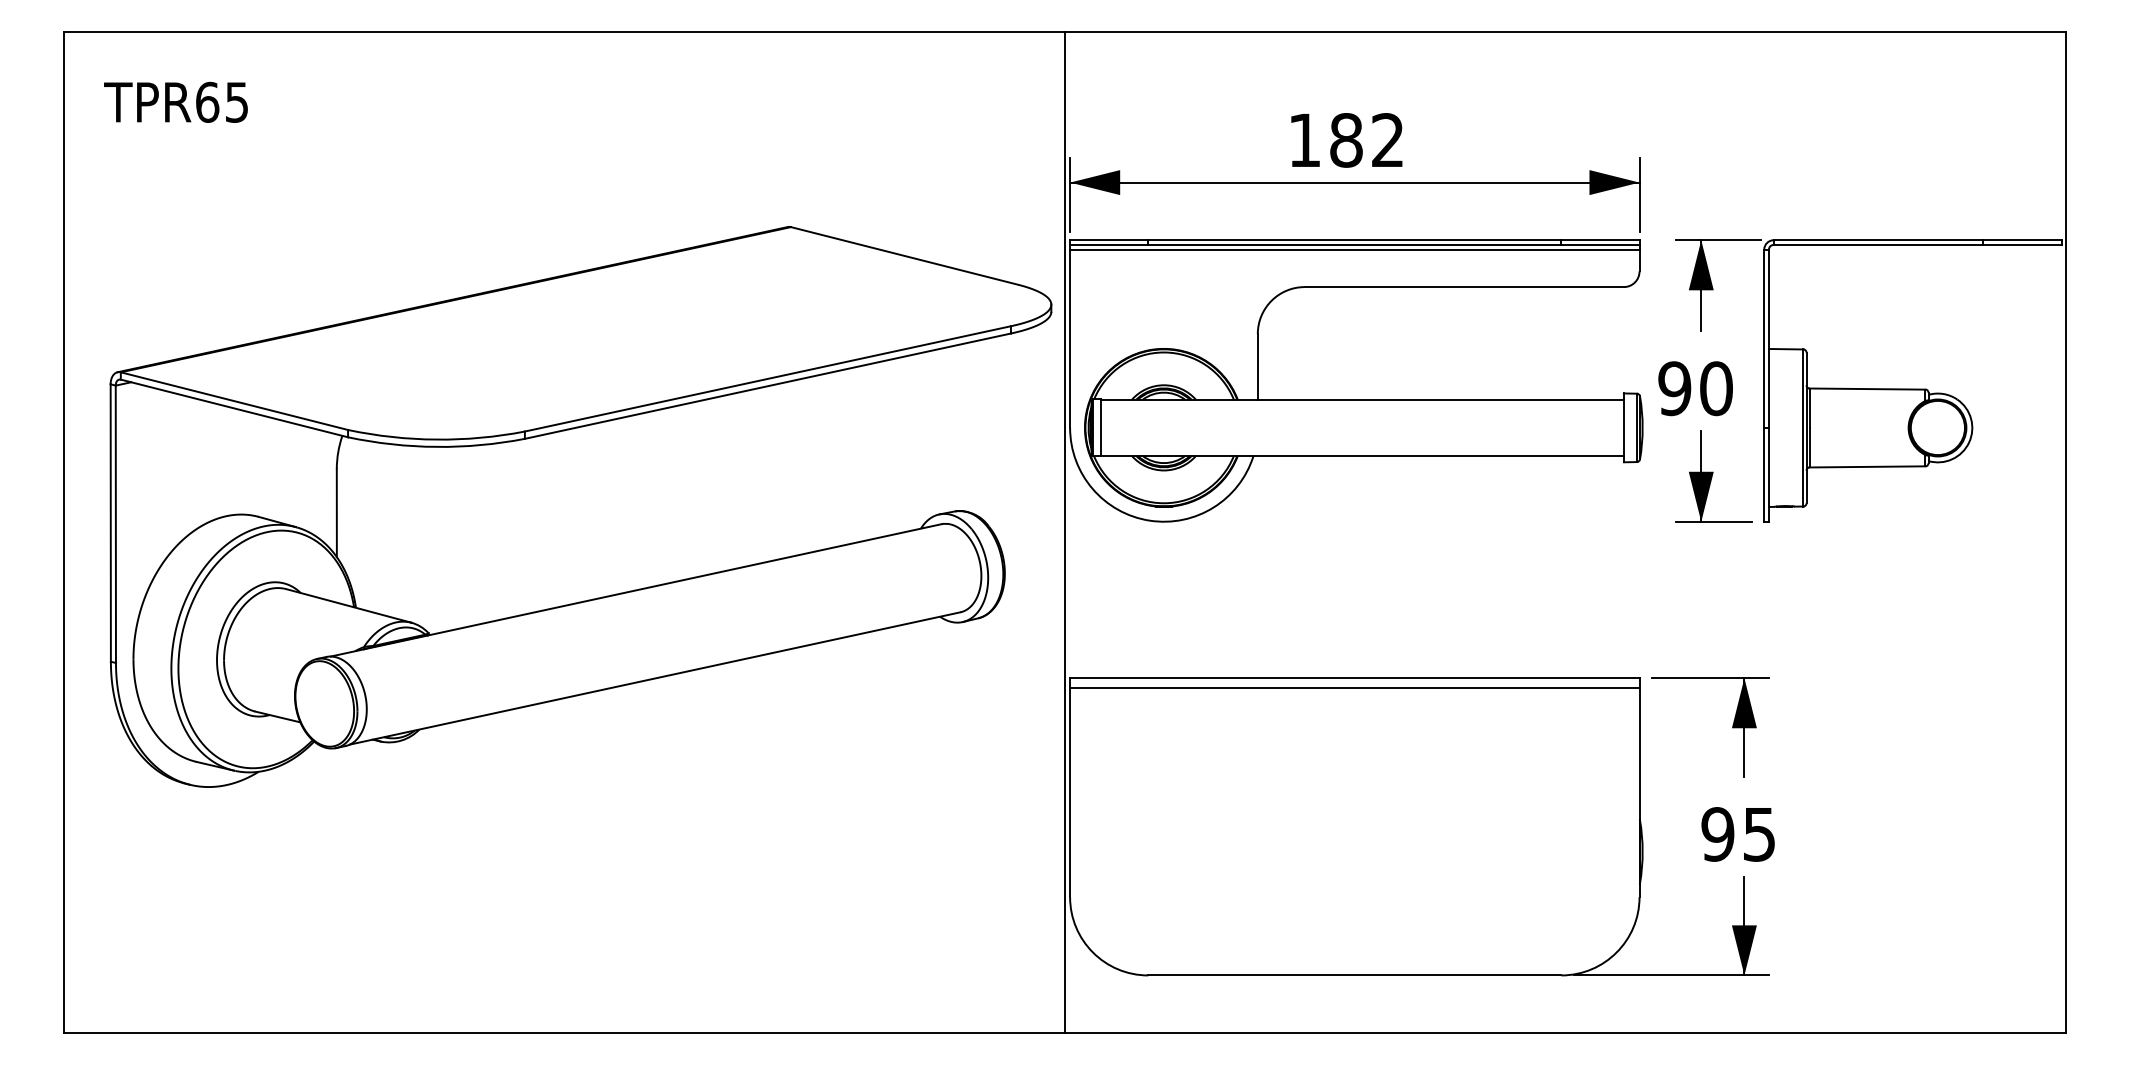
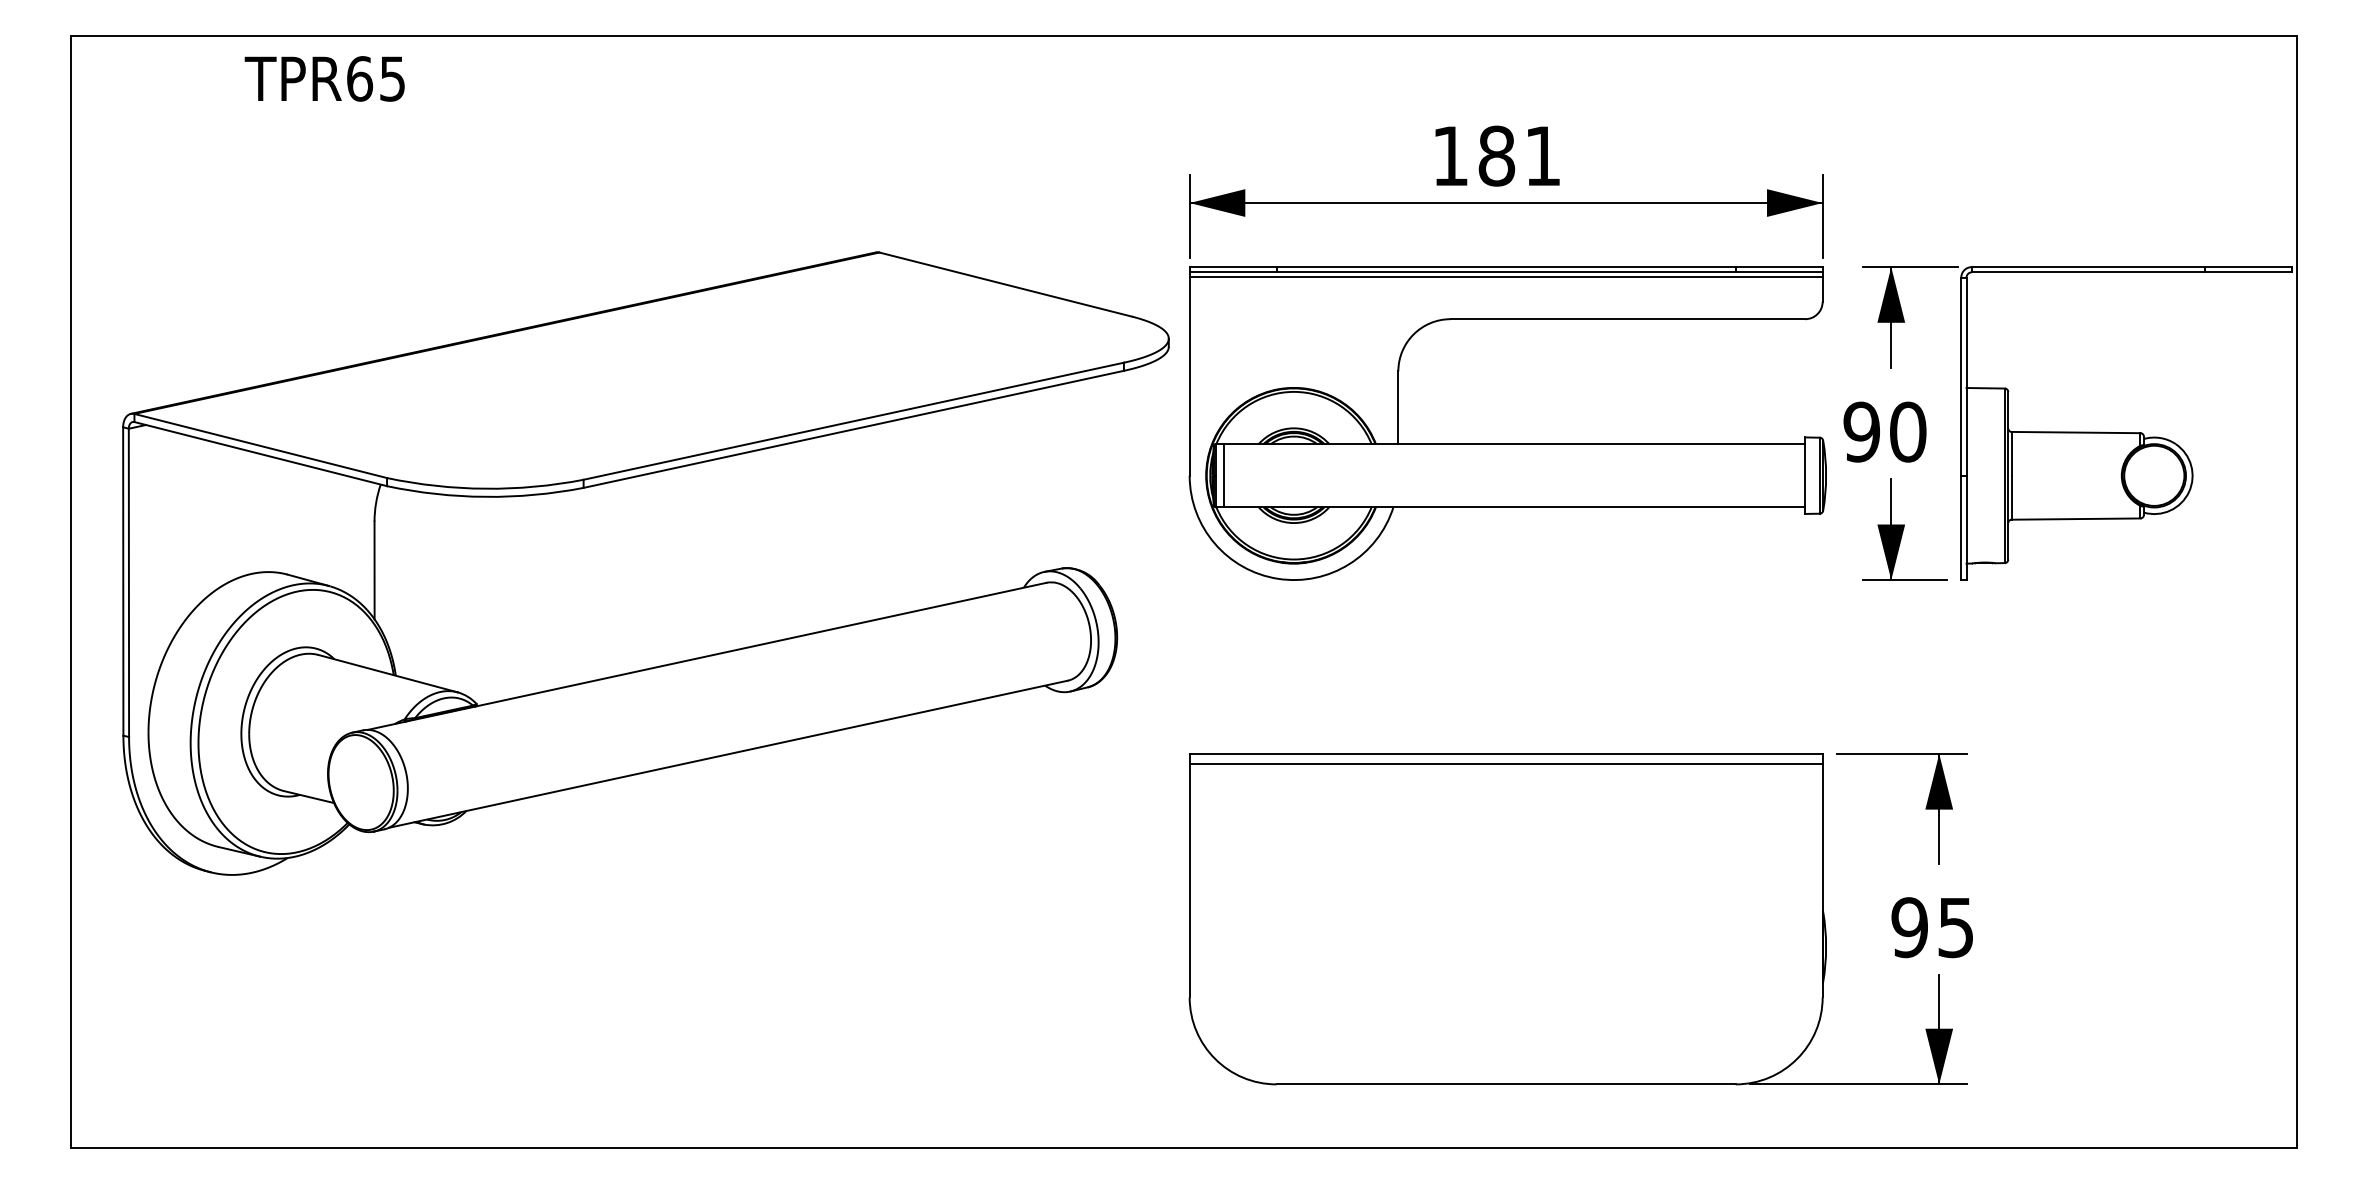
text: (175, 102) -> (324, 78), moved
text: (1387, 139) -> (1542, 155), 182 -> 181
line: (1065, 532) -> (1184, 591), removed

